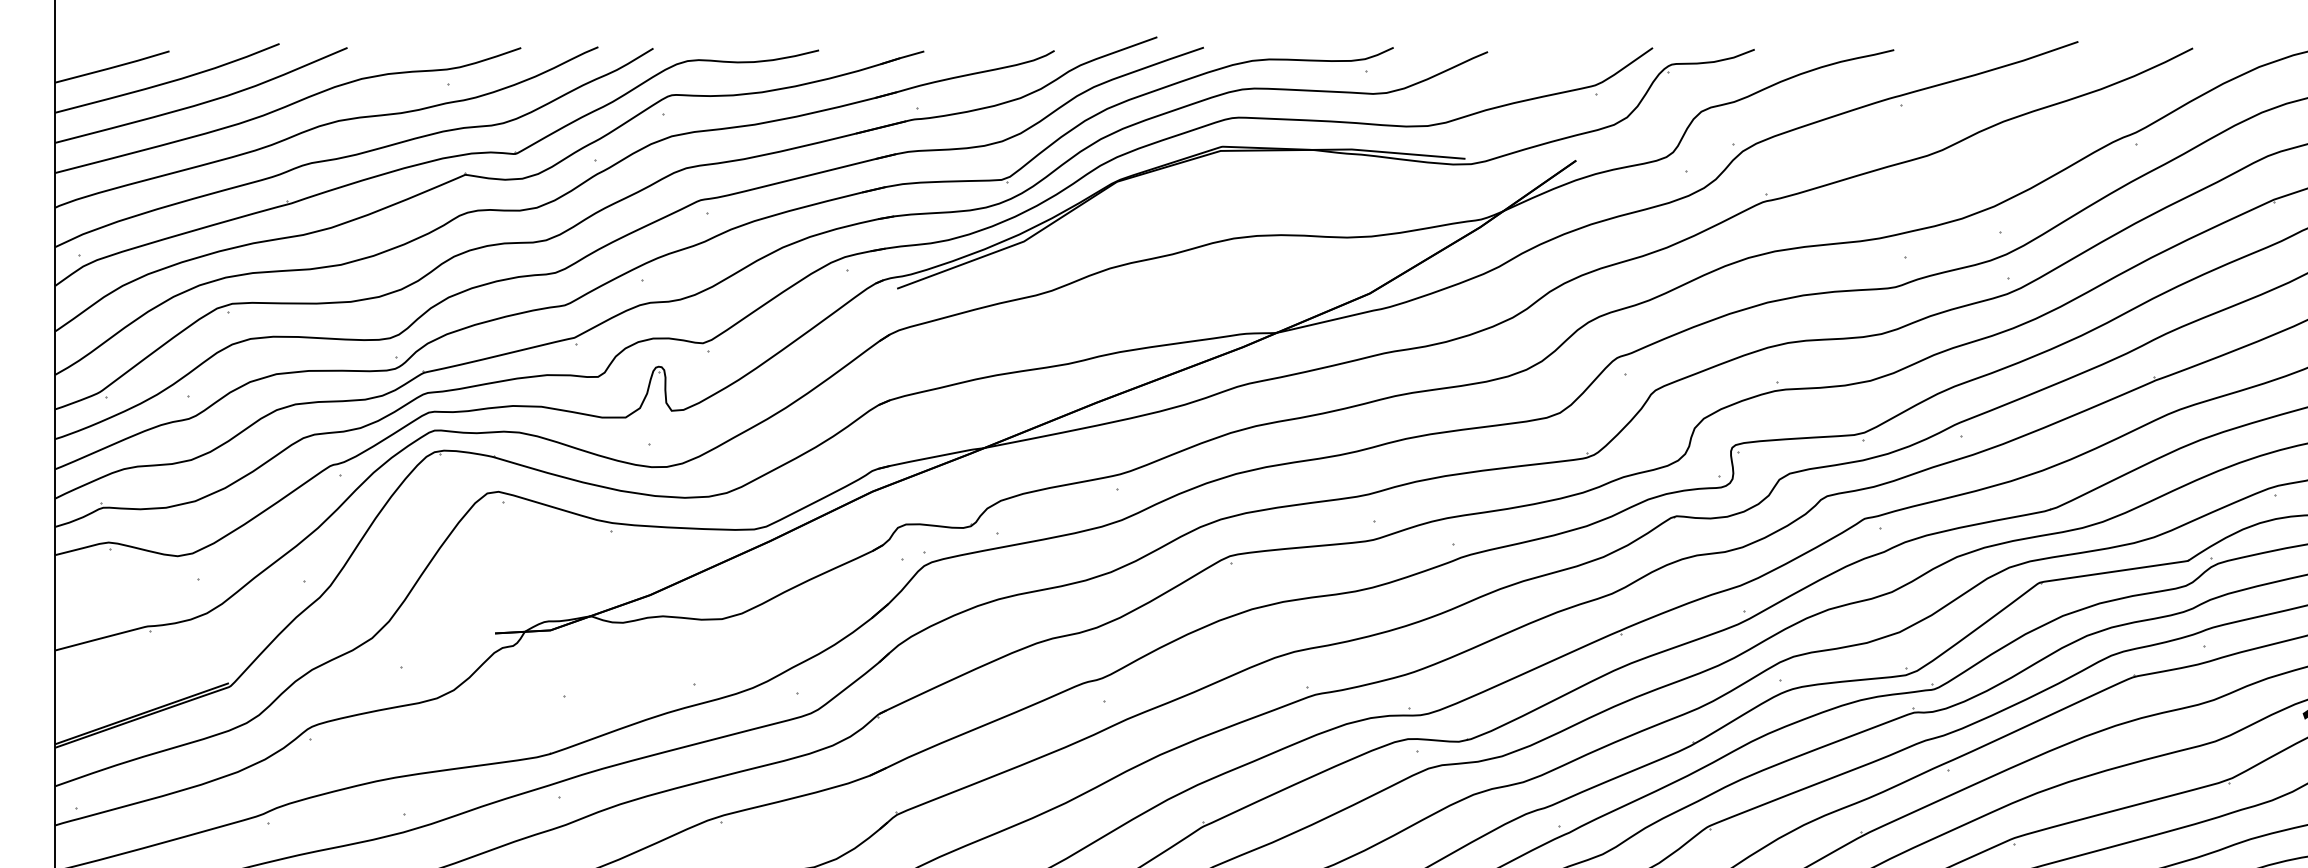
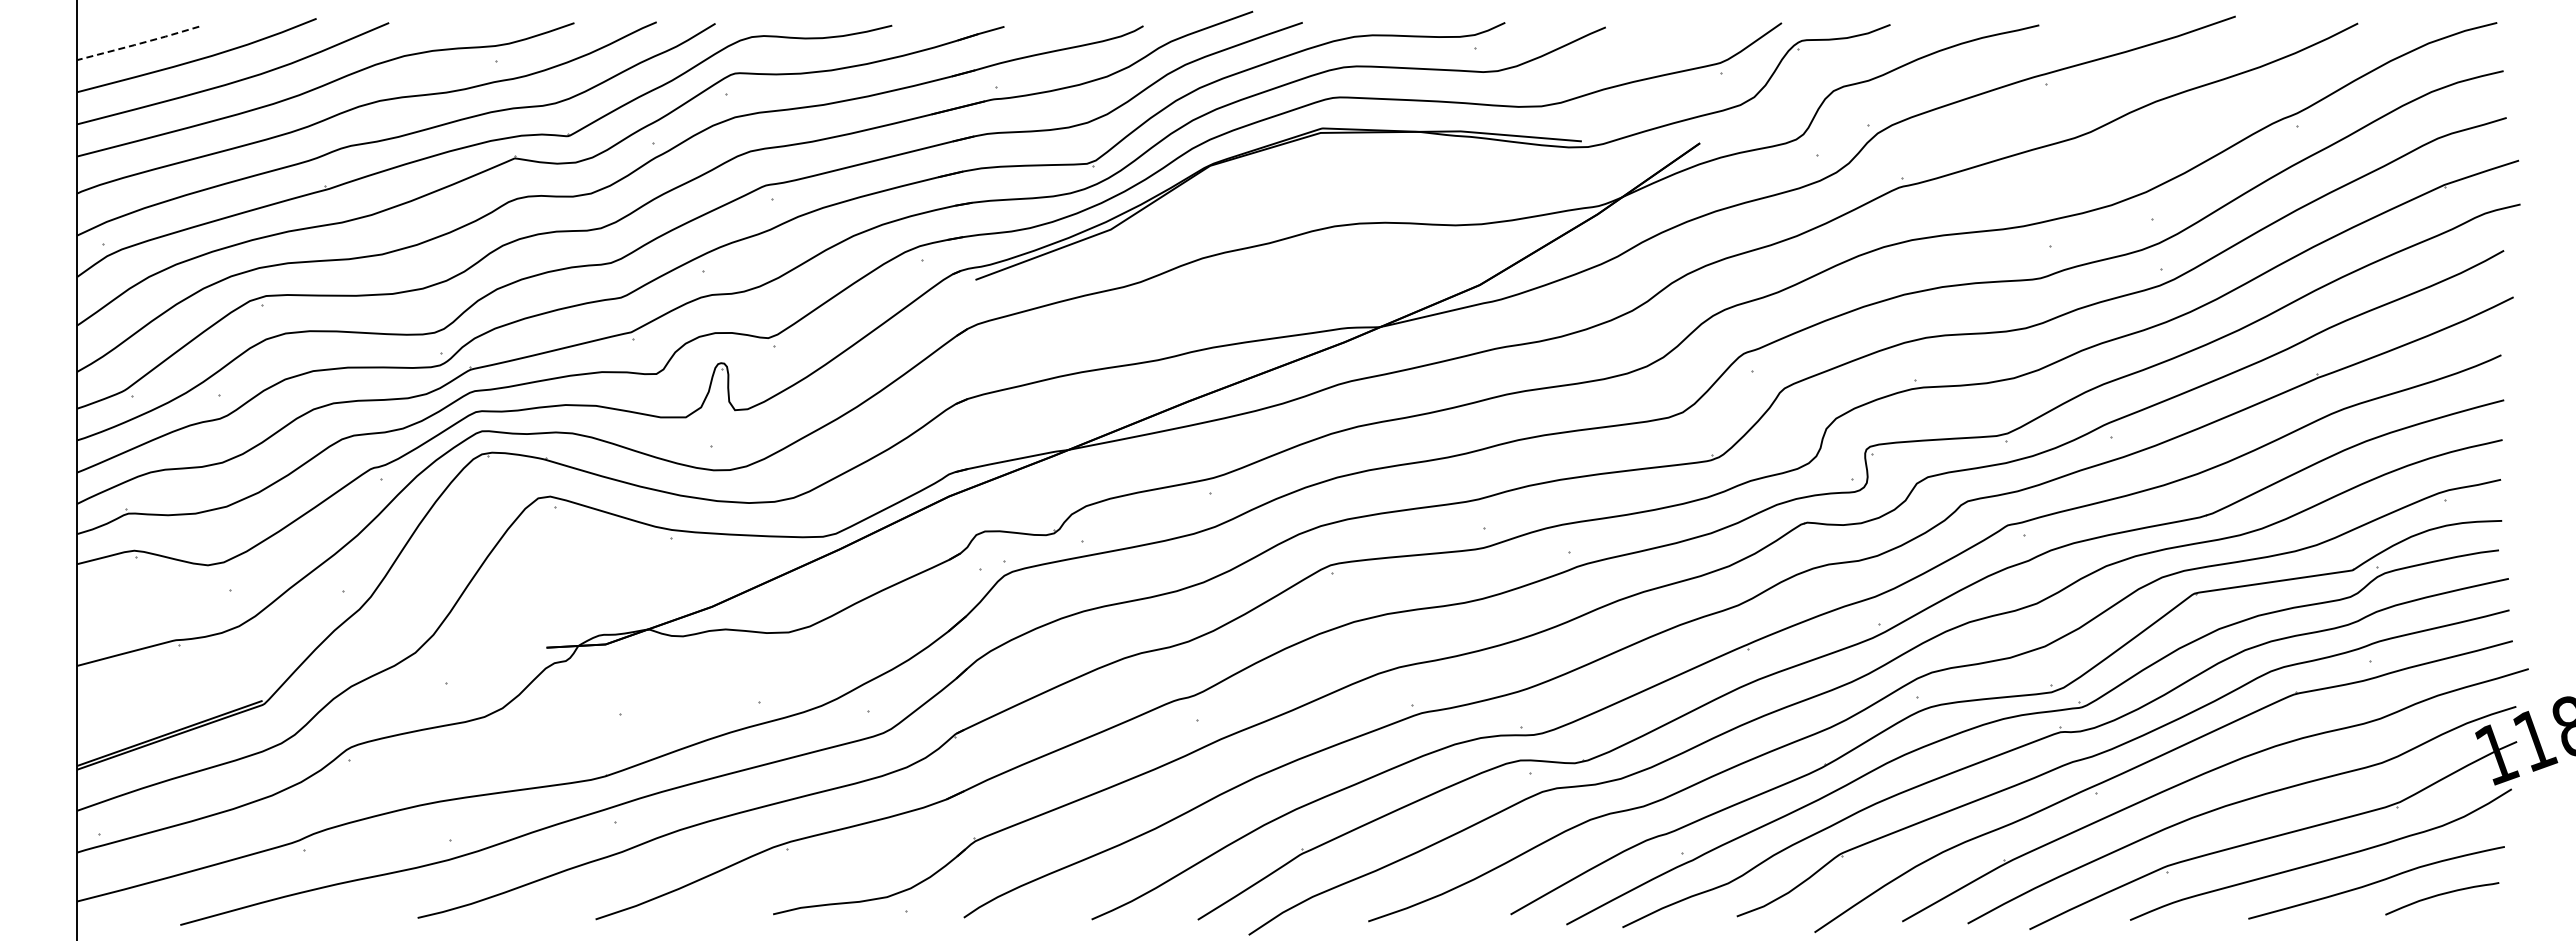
line: (112, 67) -> (138, 43), solid -> dashed

